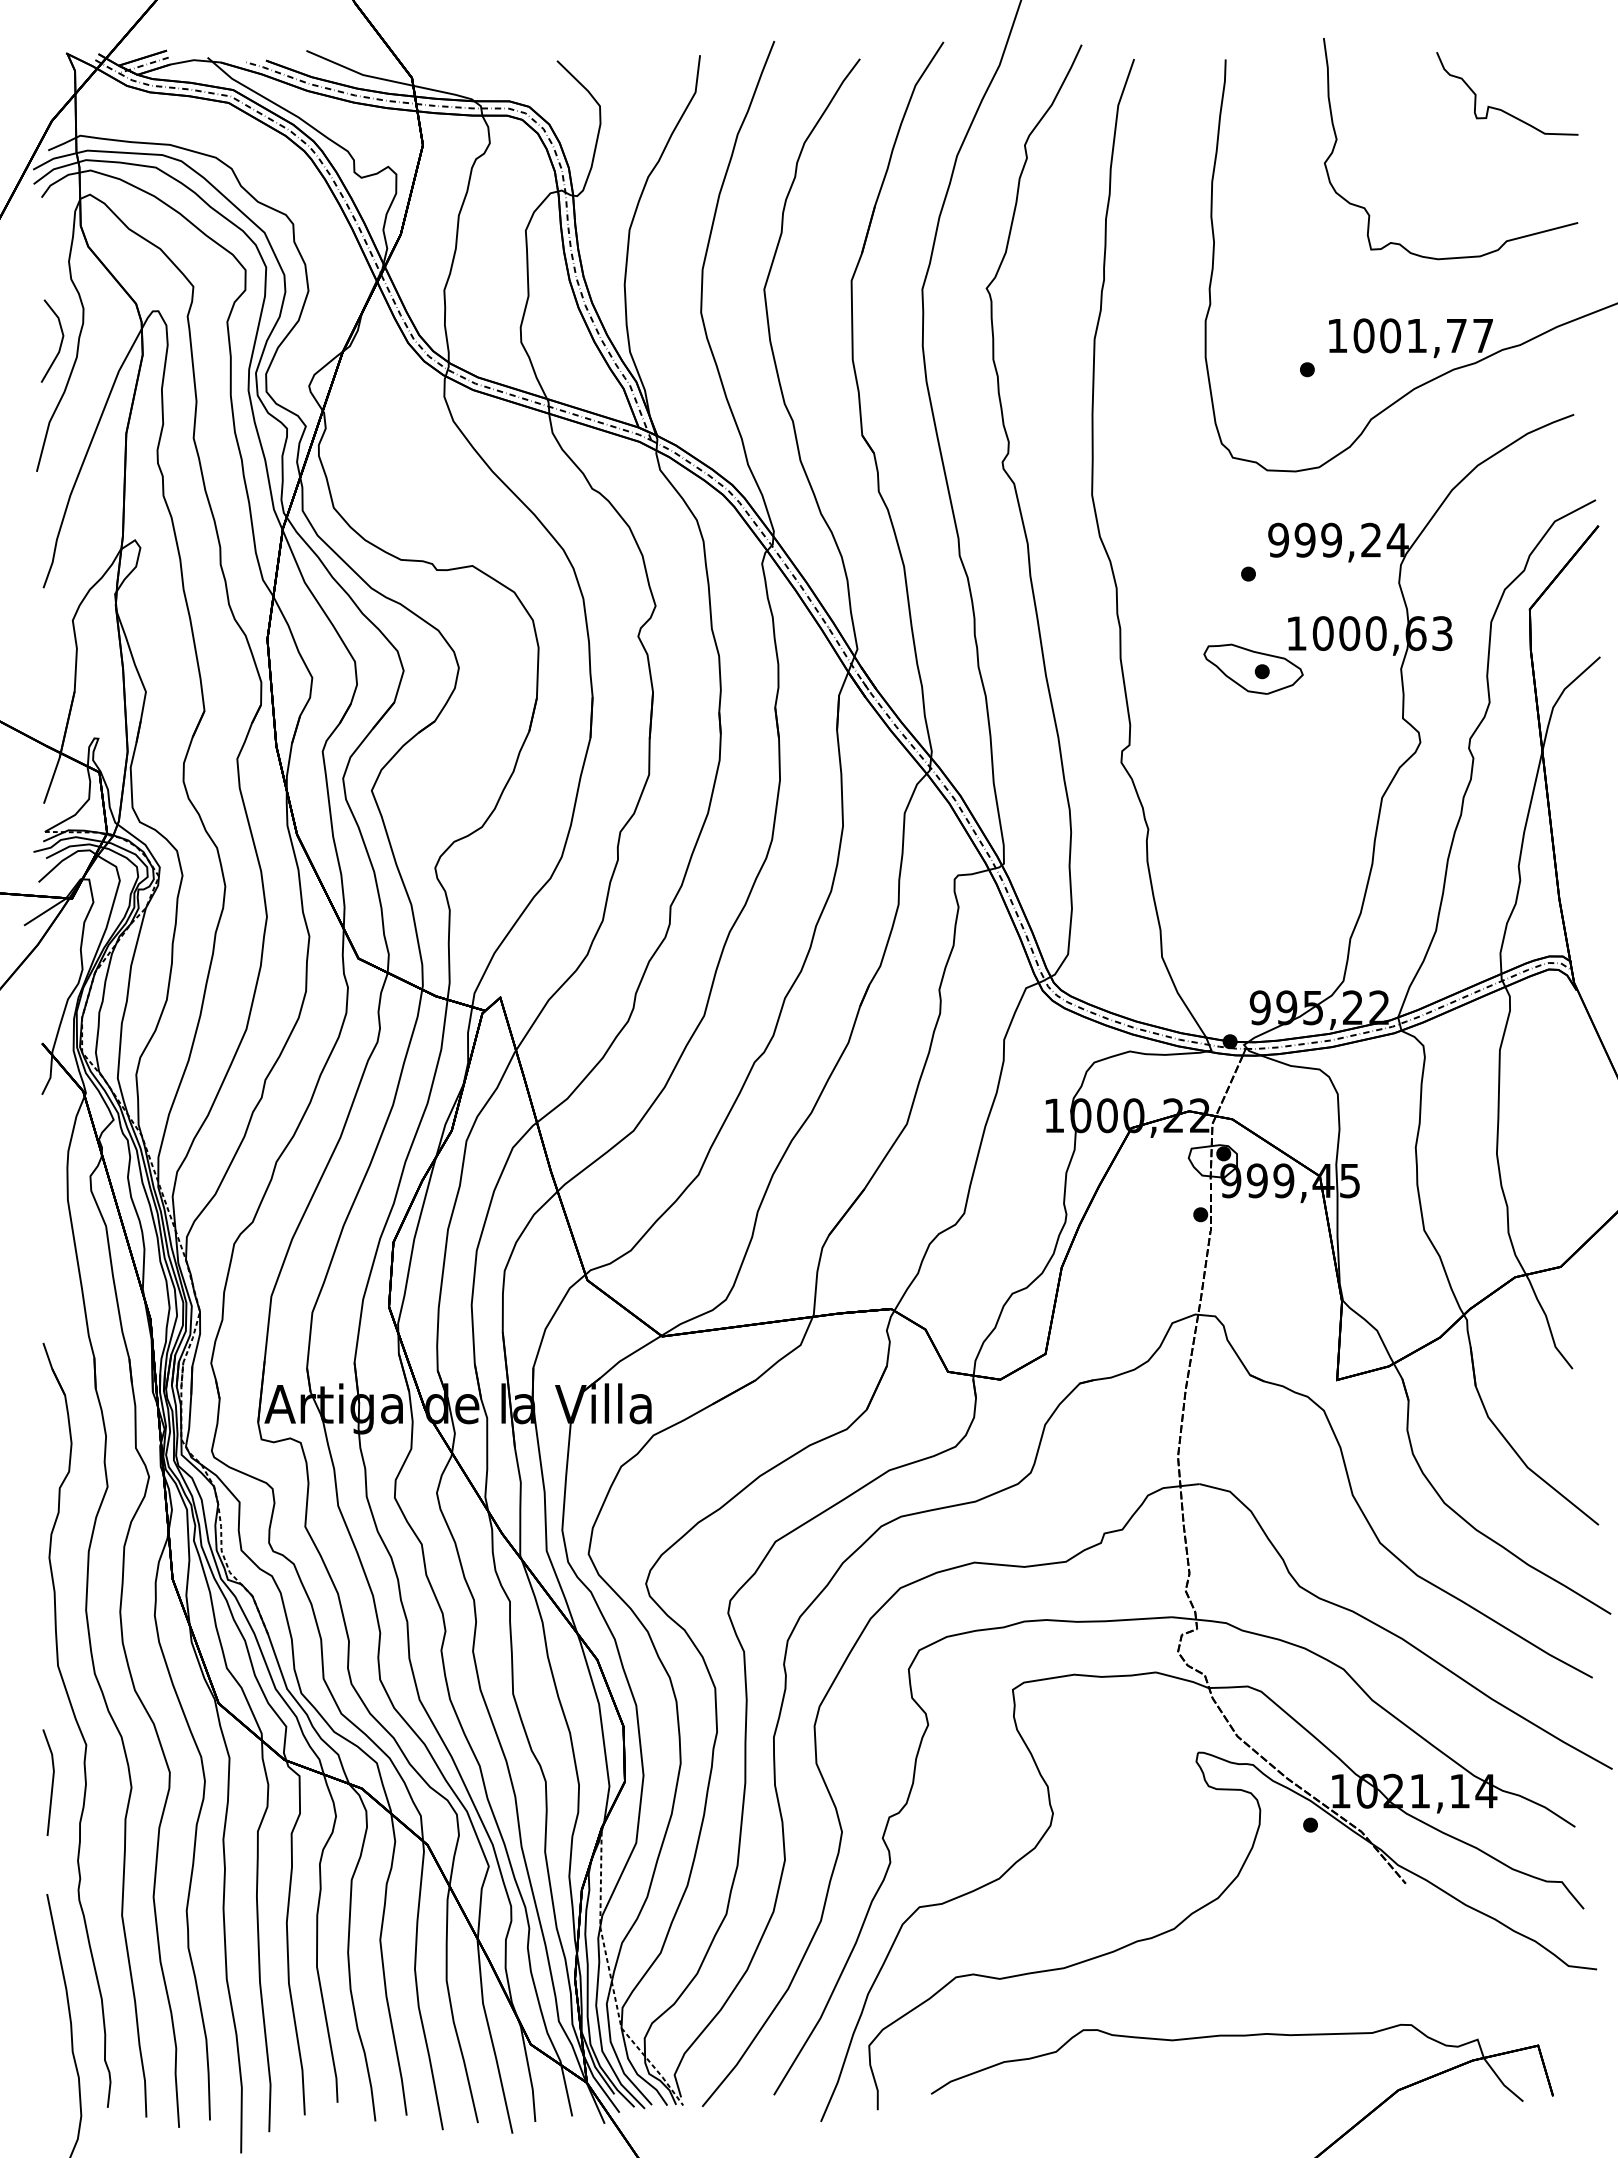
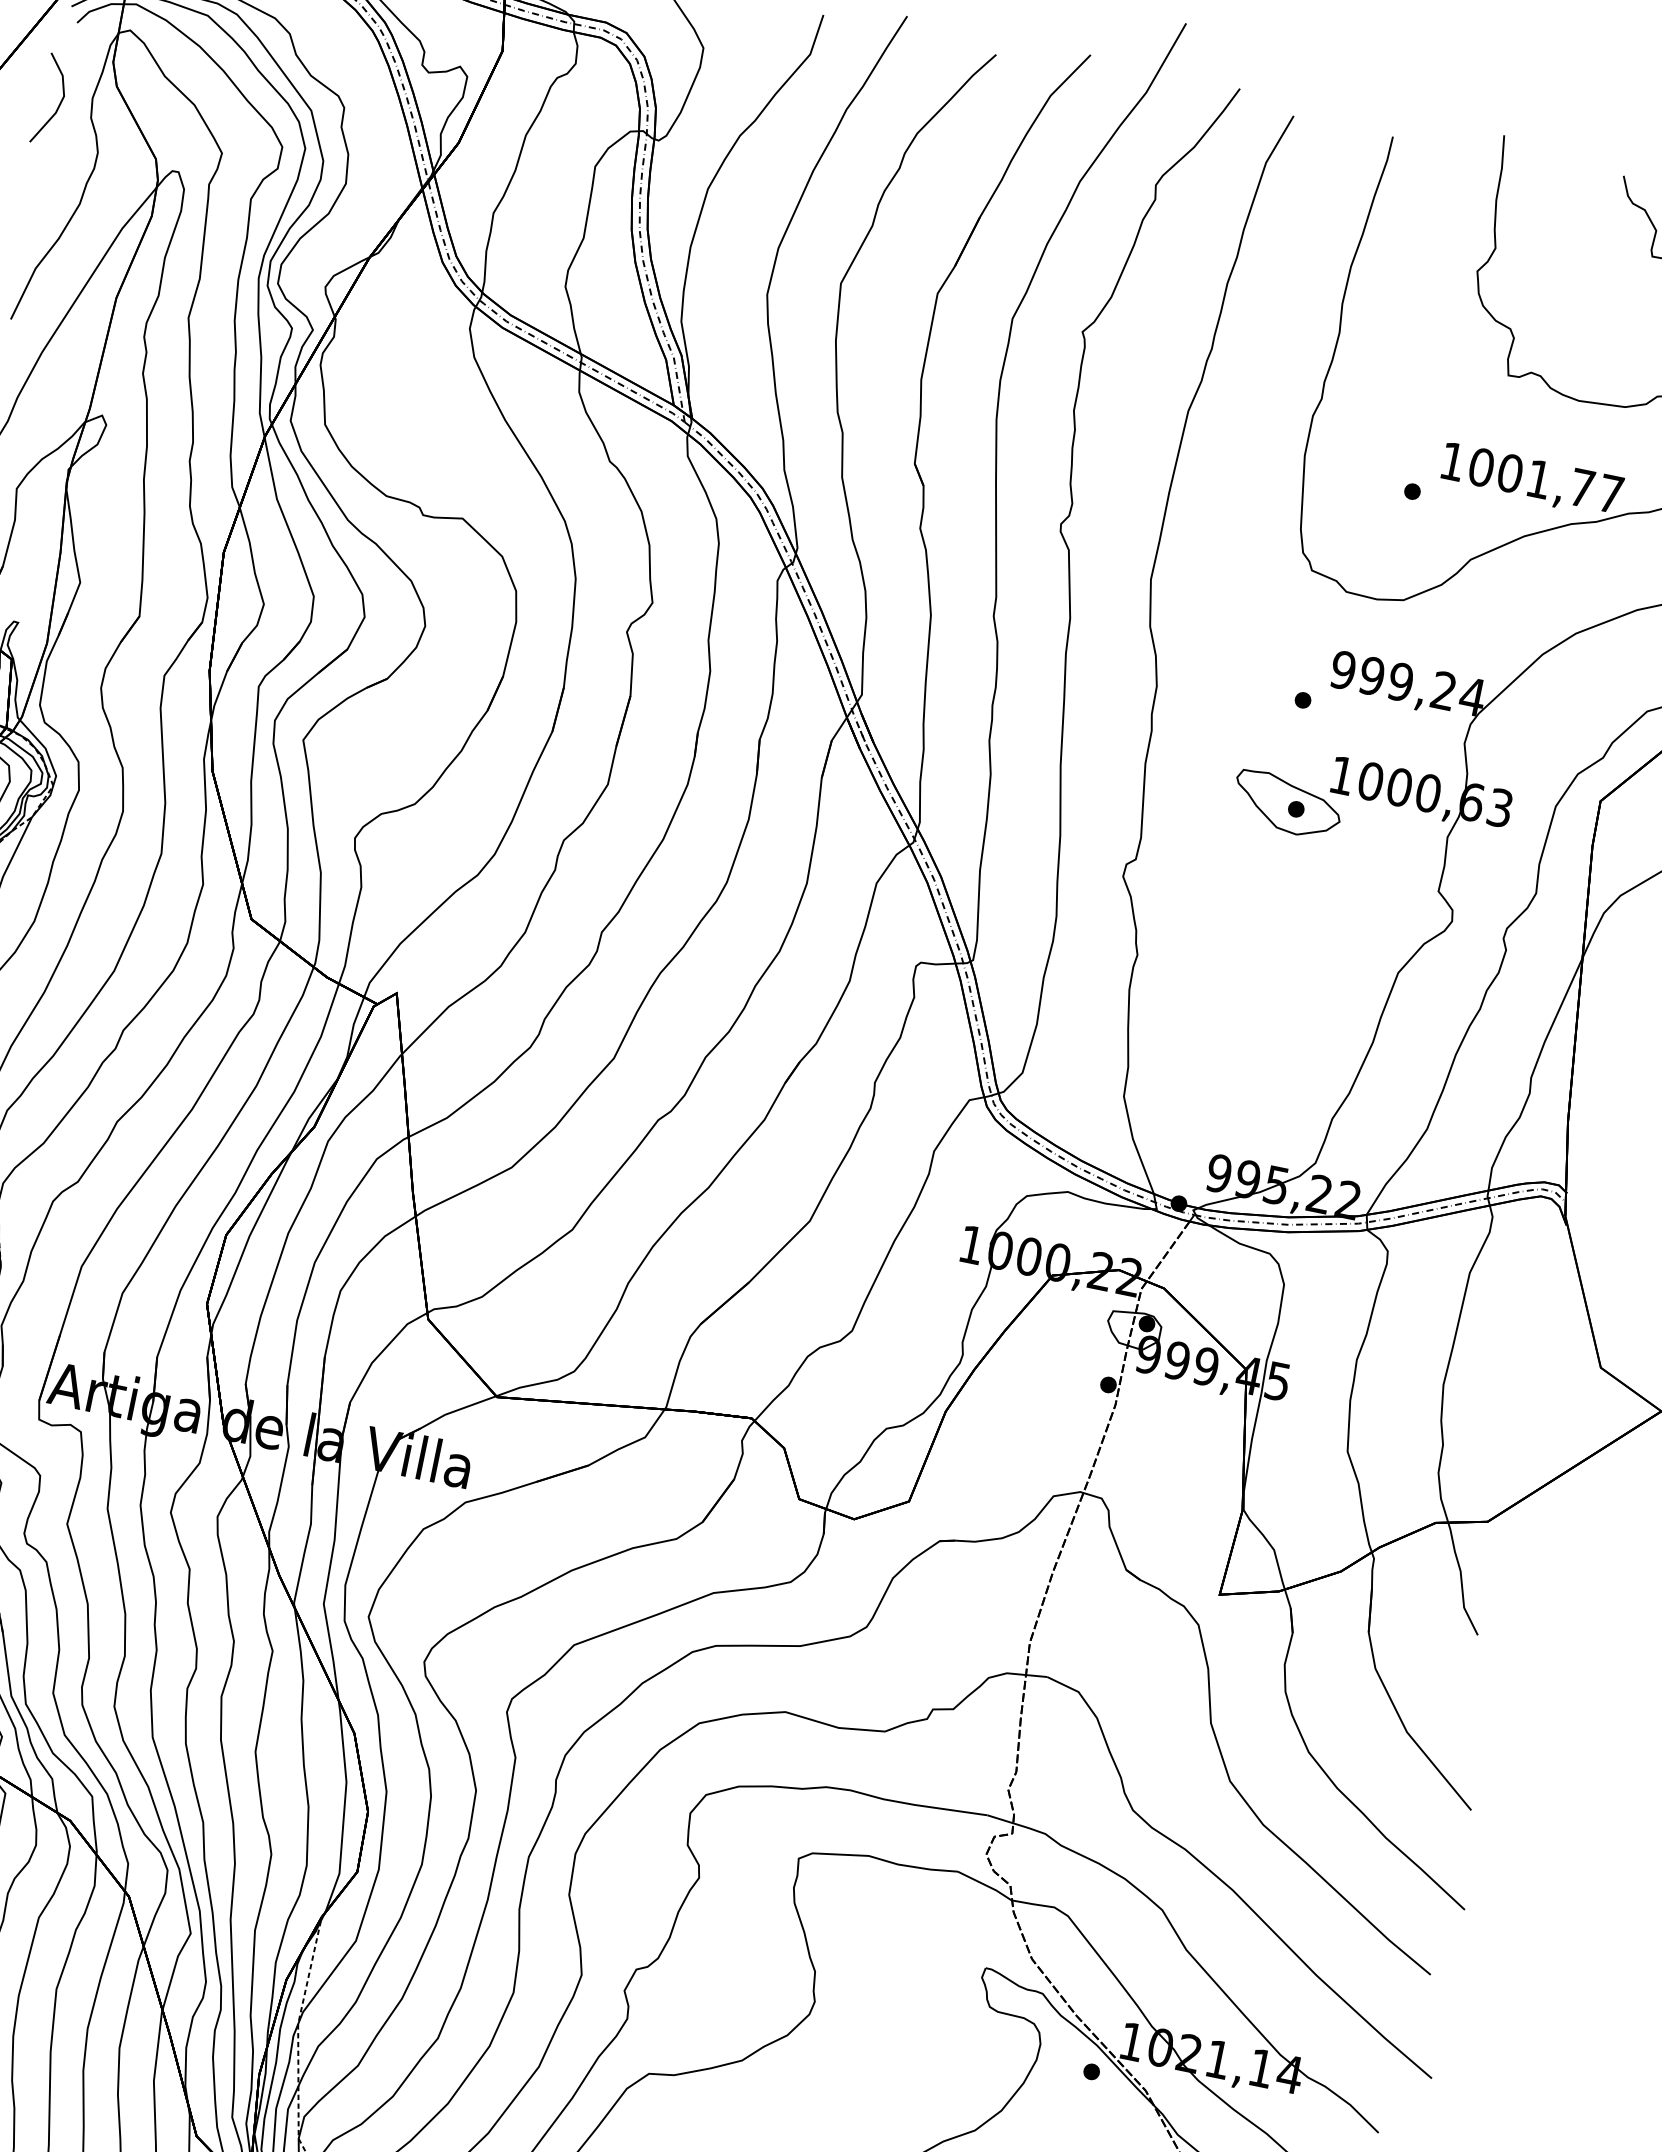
line: (60, 342) -> (59, 102), moved

